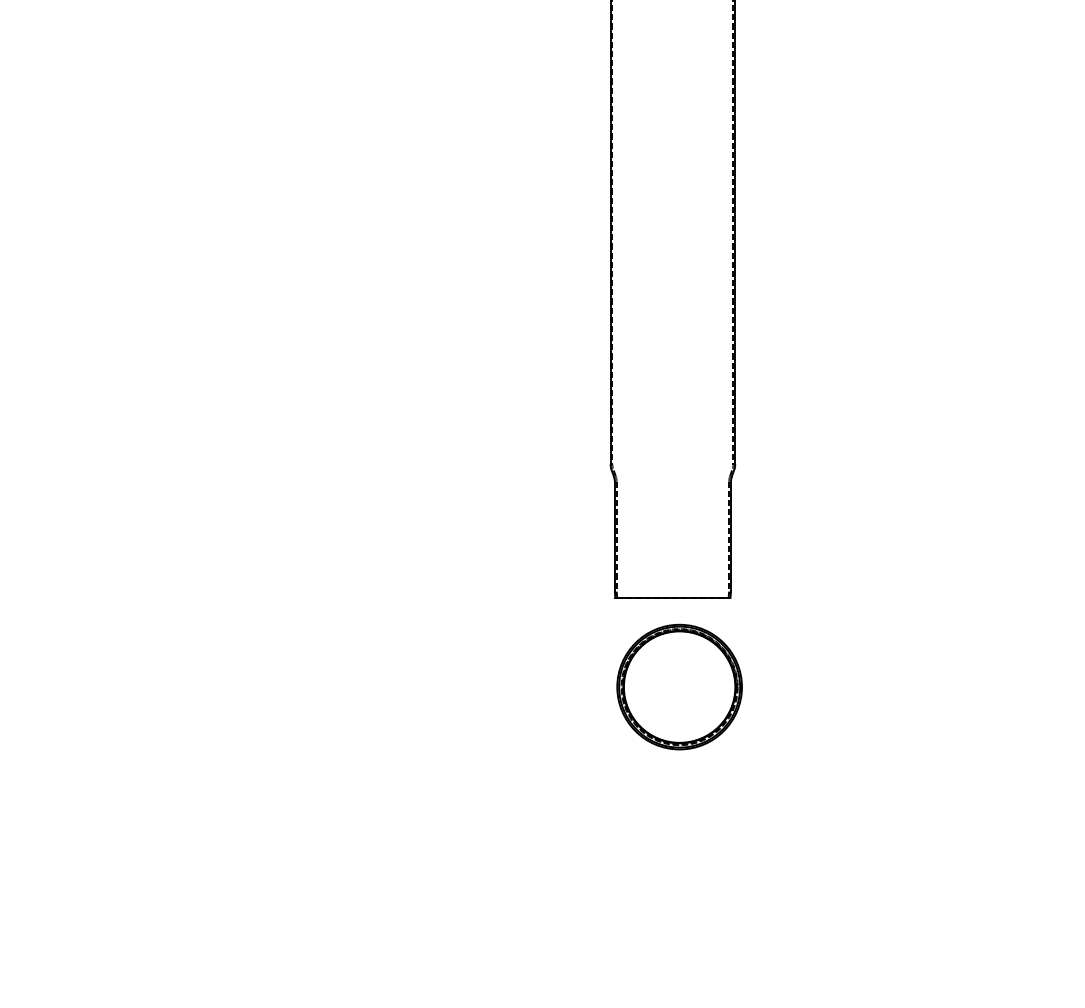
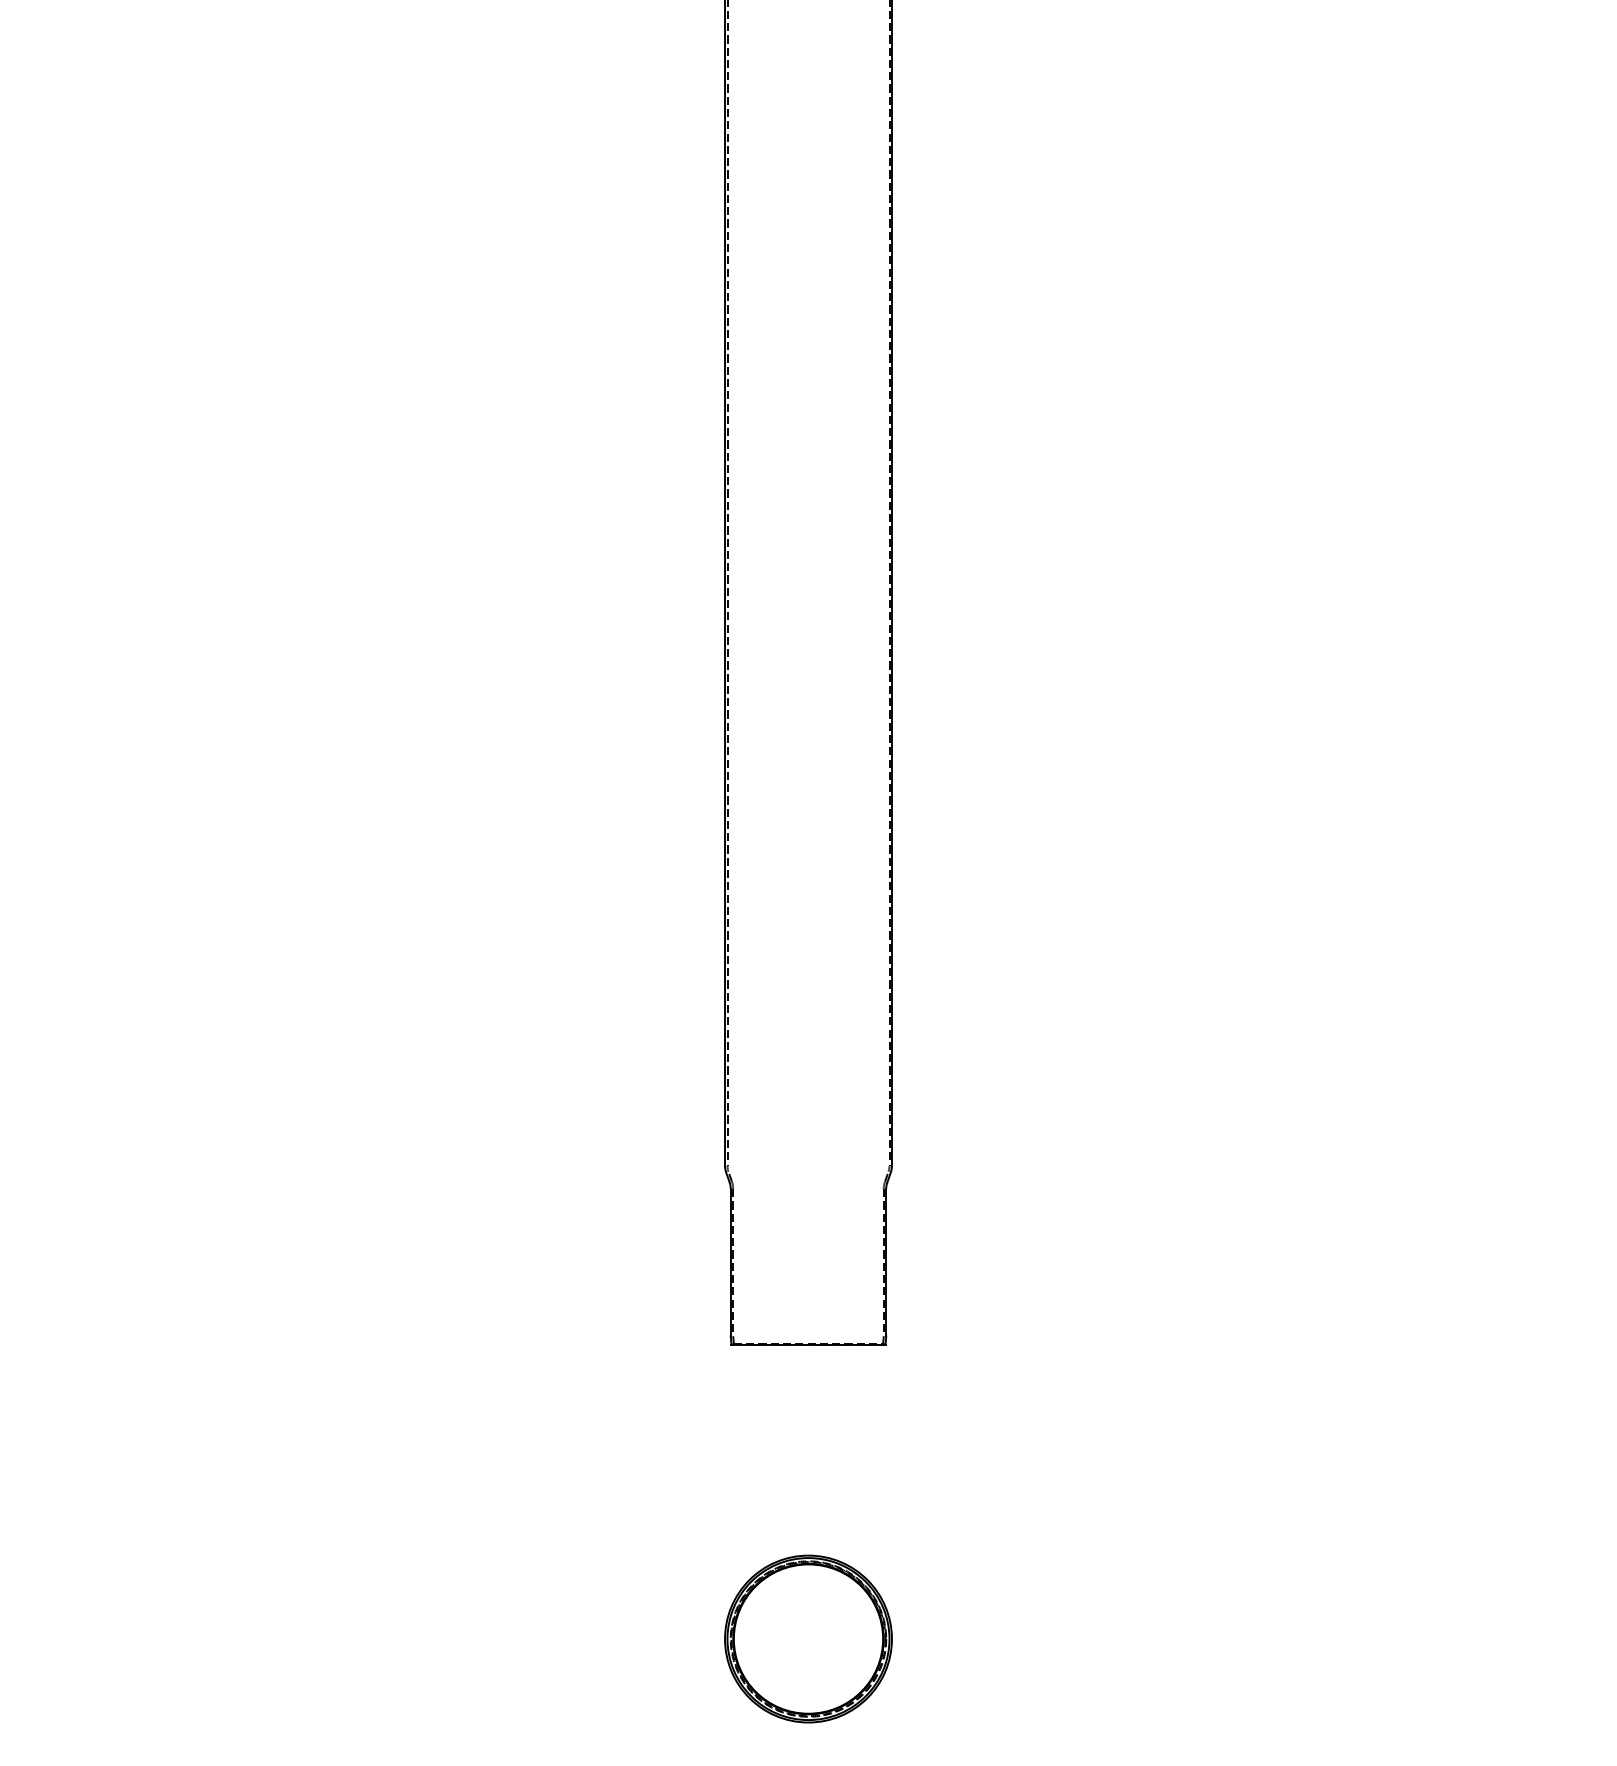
part: (679, 686) -> (808, 1638), moved

